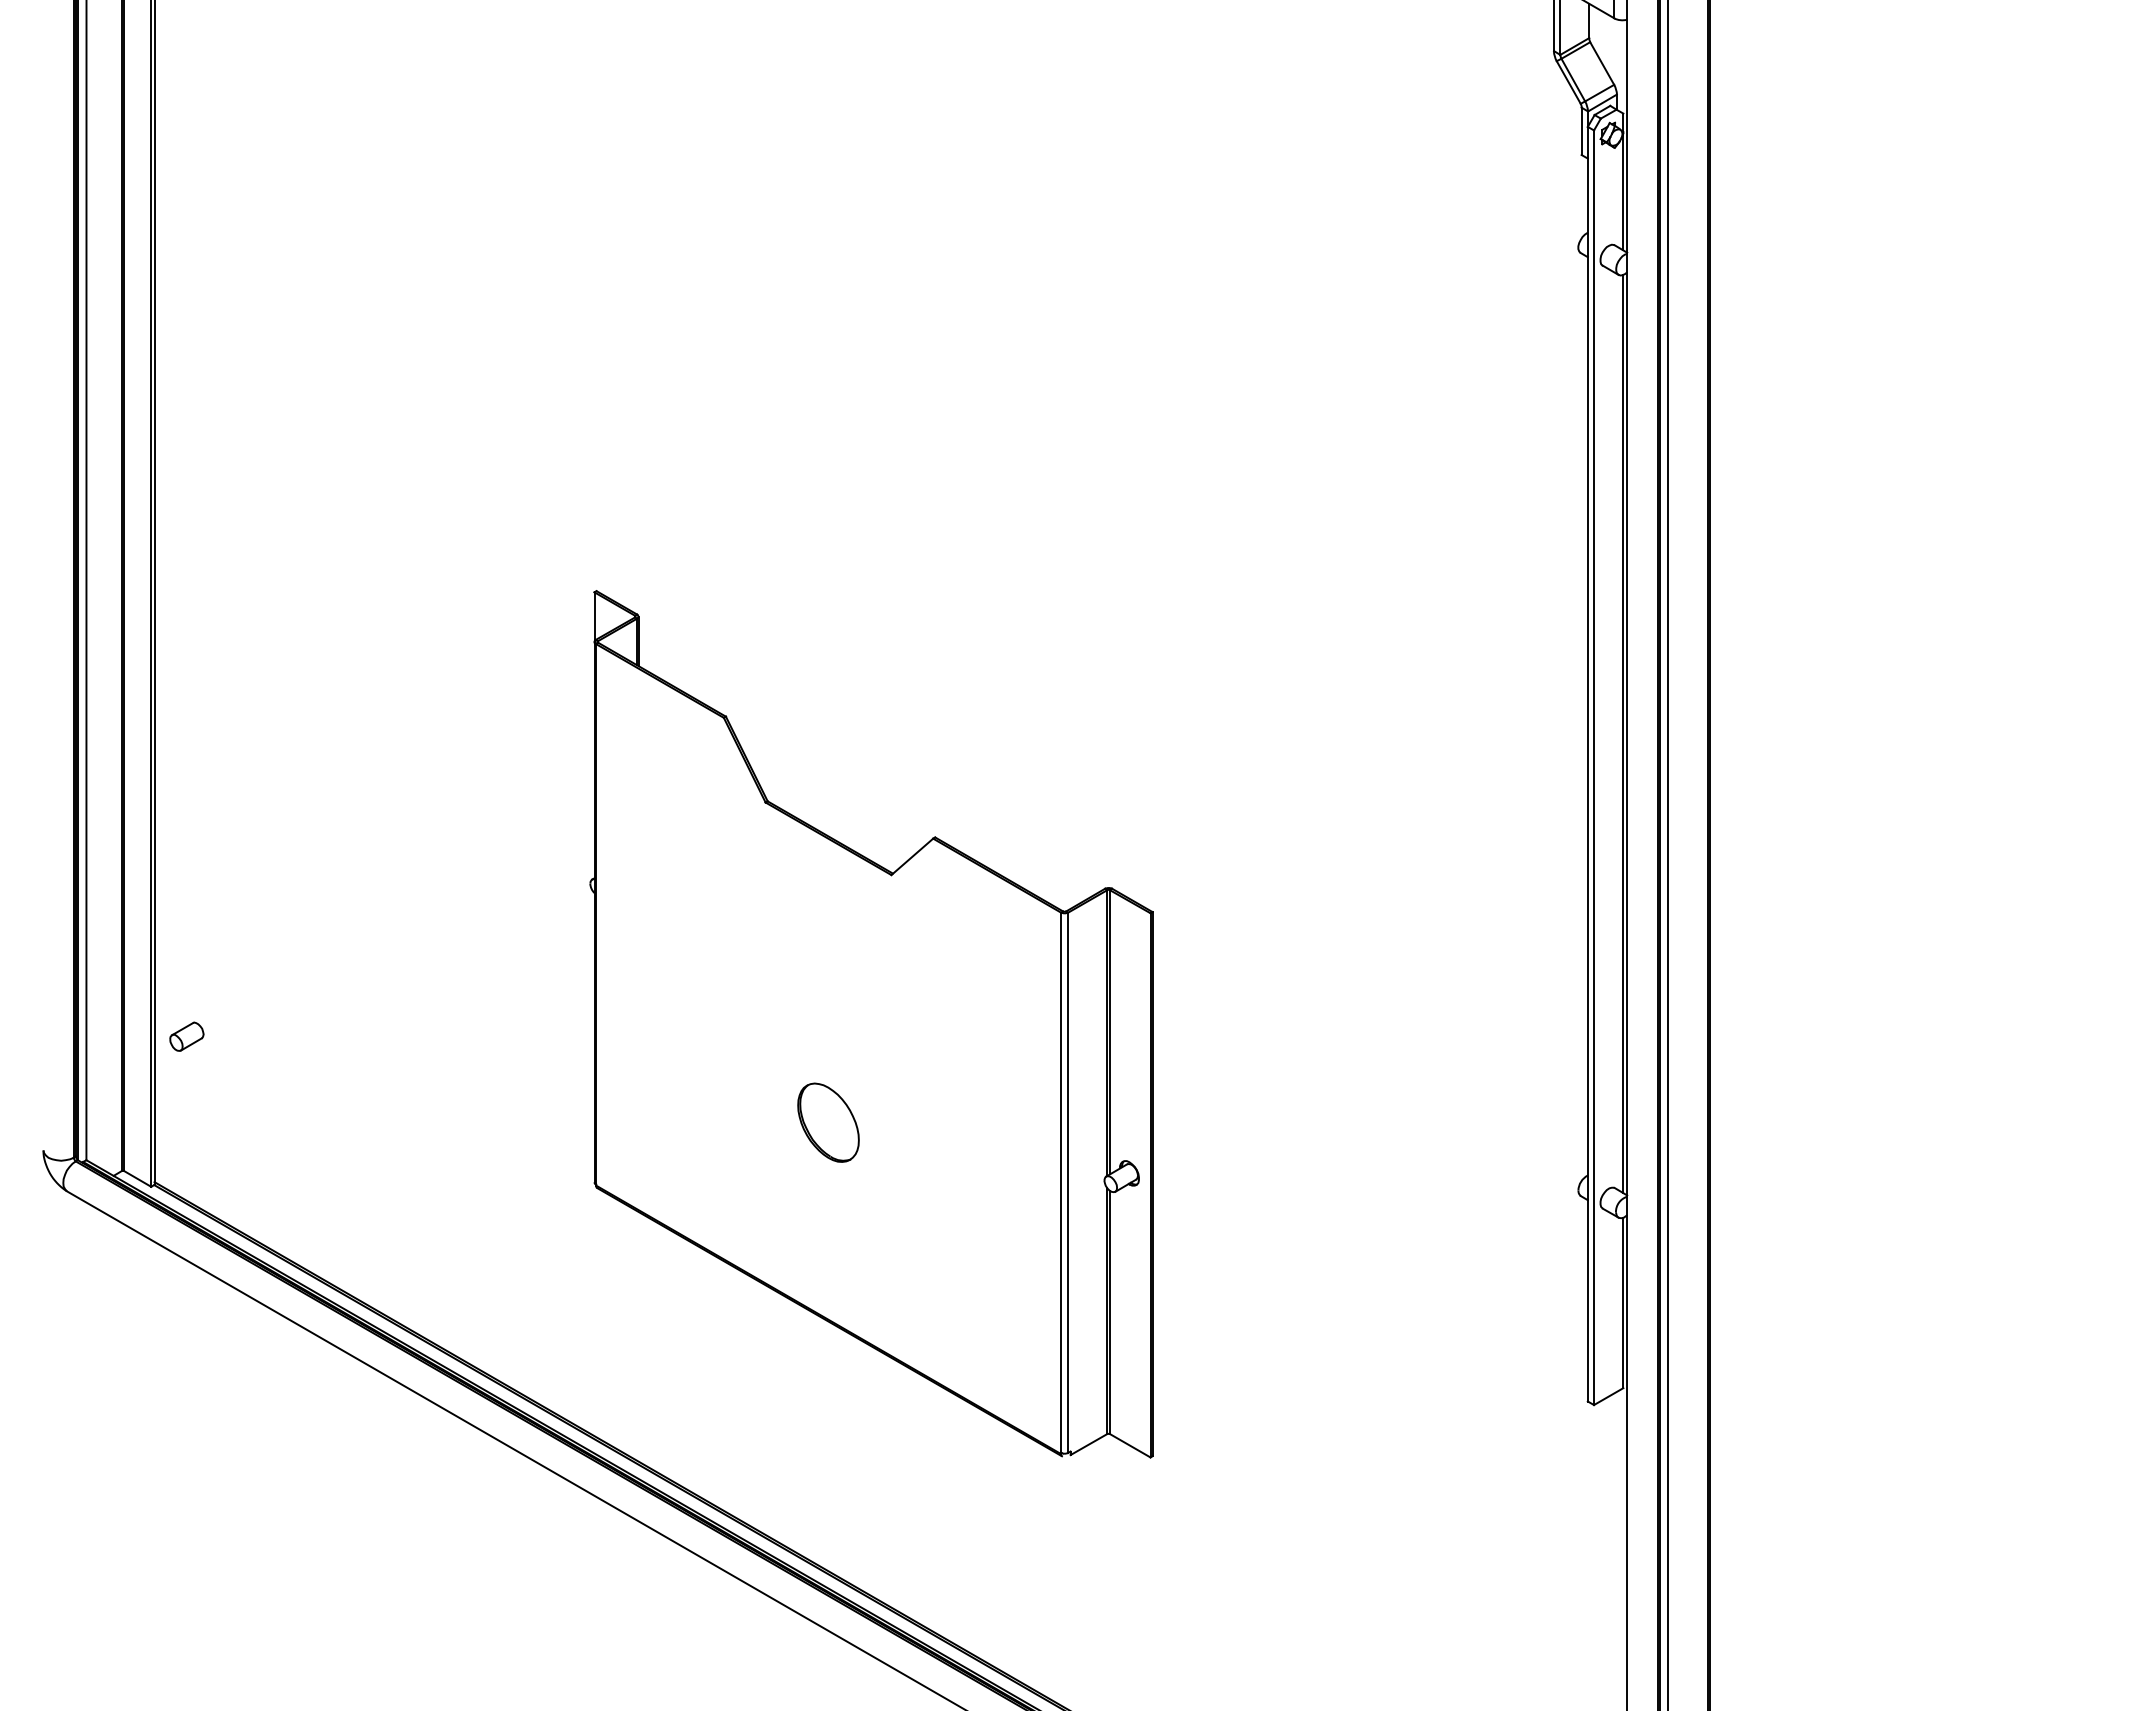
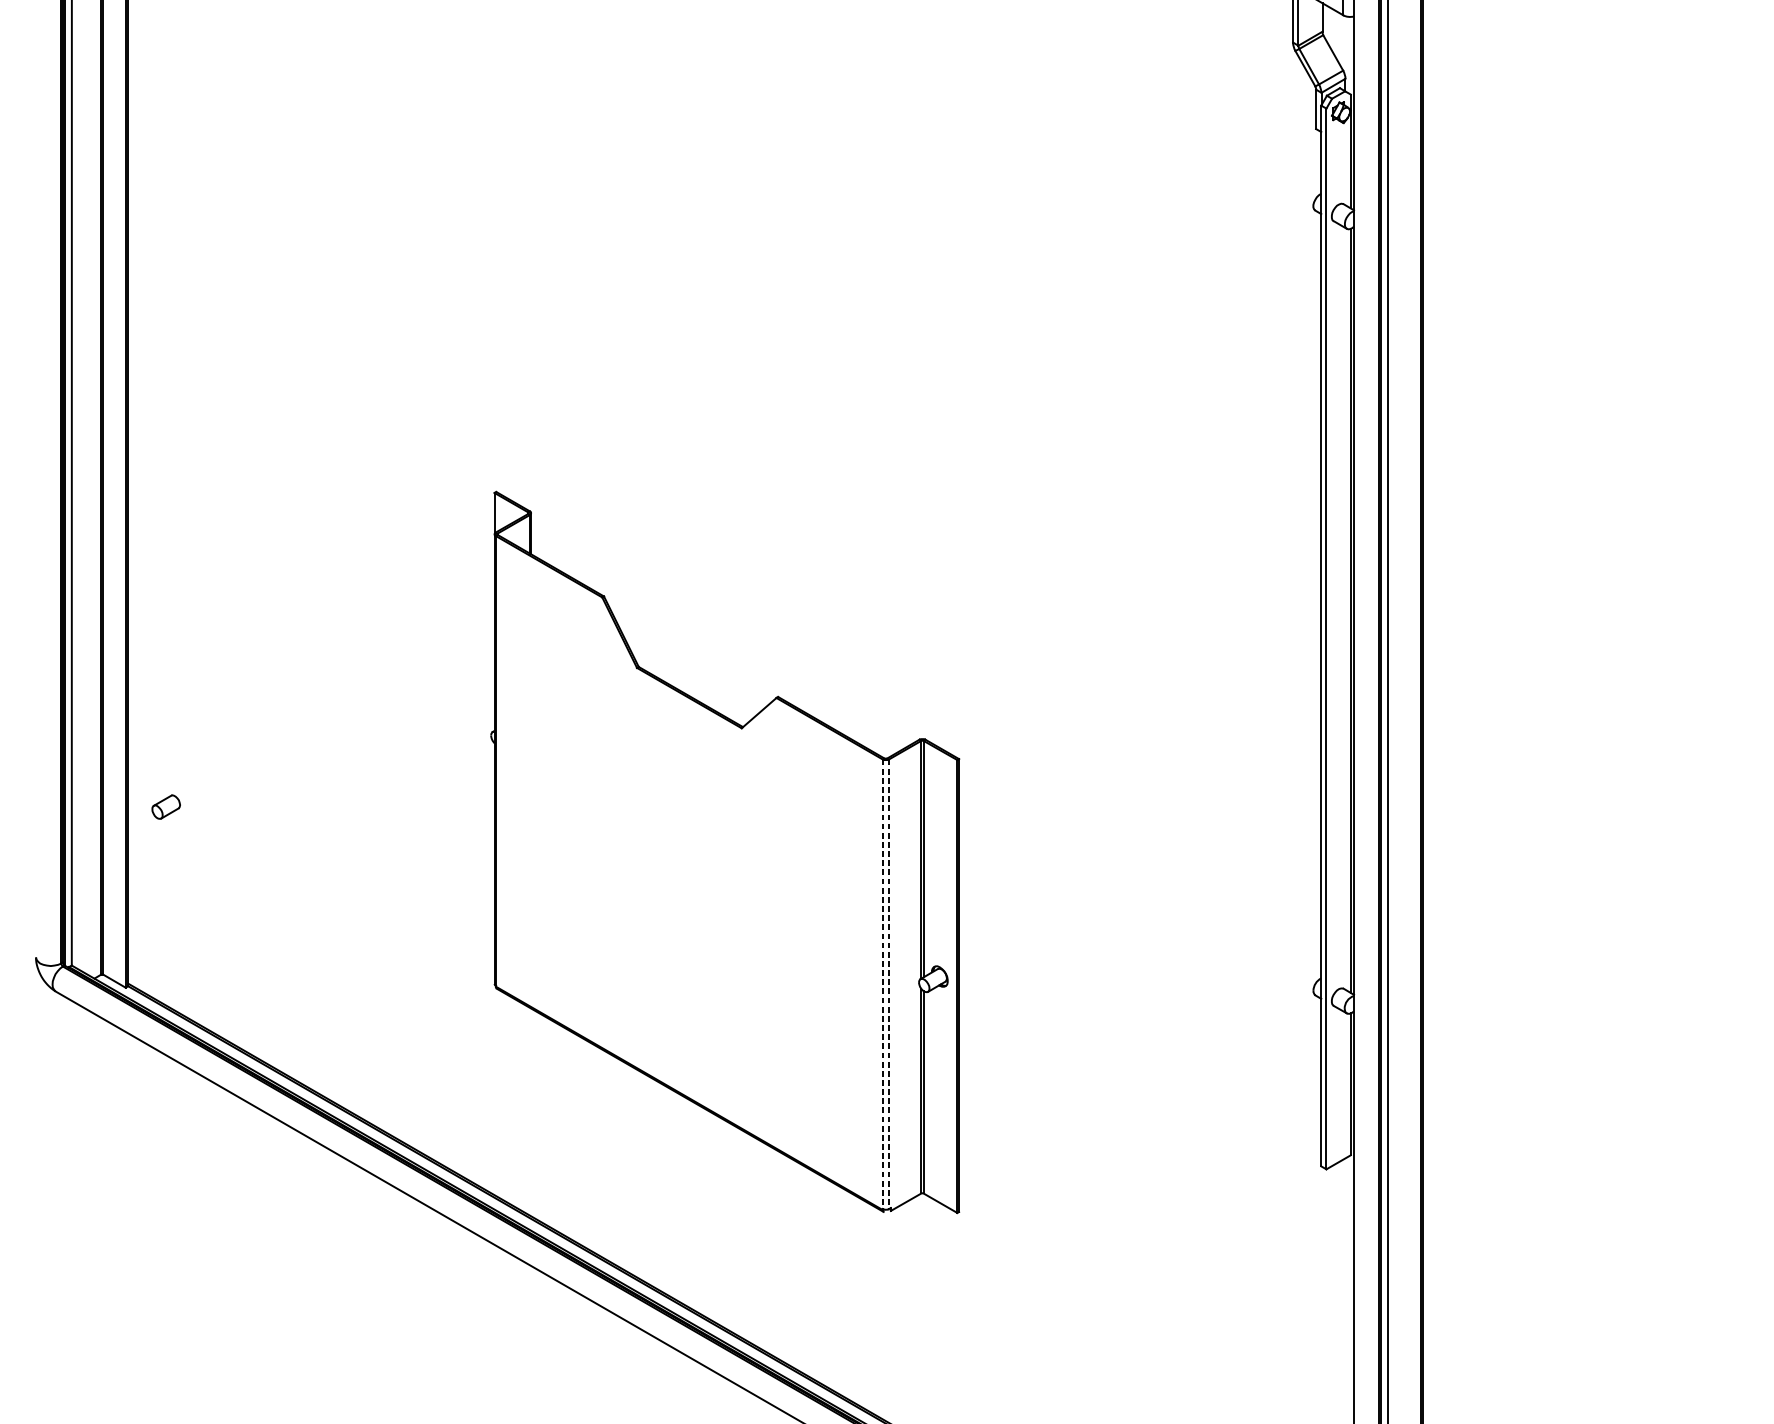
part: (186, 1036) -> (165, 806), moved
part: (828, 1122) -> (689, 934), removed
line: (1061, 1183) -> (883, 984), solid -> dashed
line: (1068, 1183) -> (889, 984), solid -> dashed

